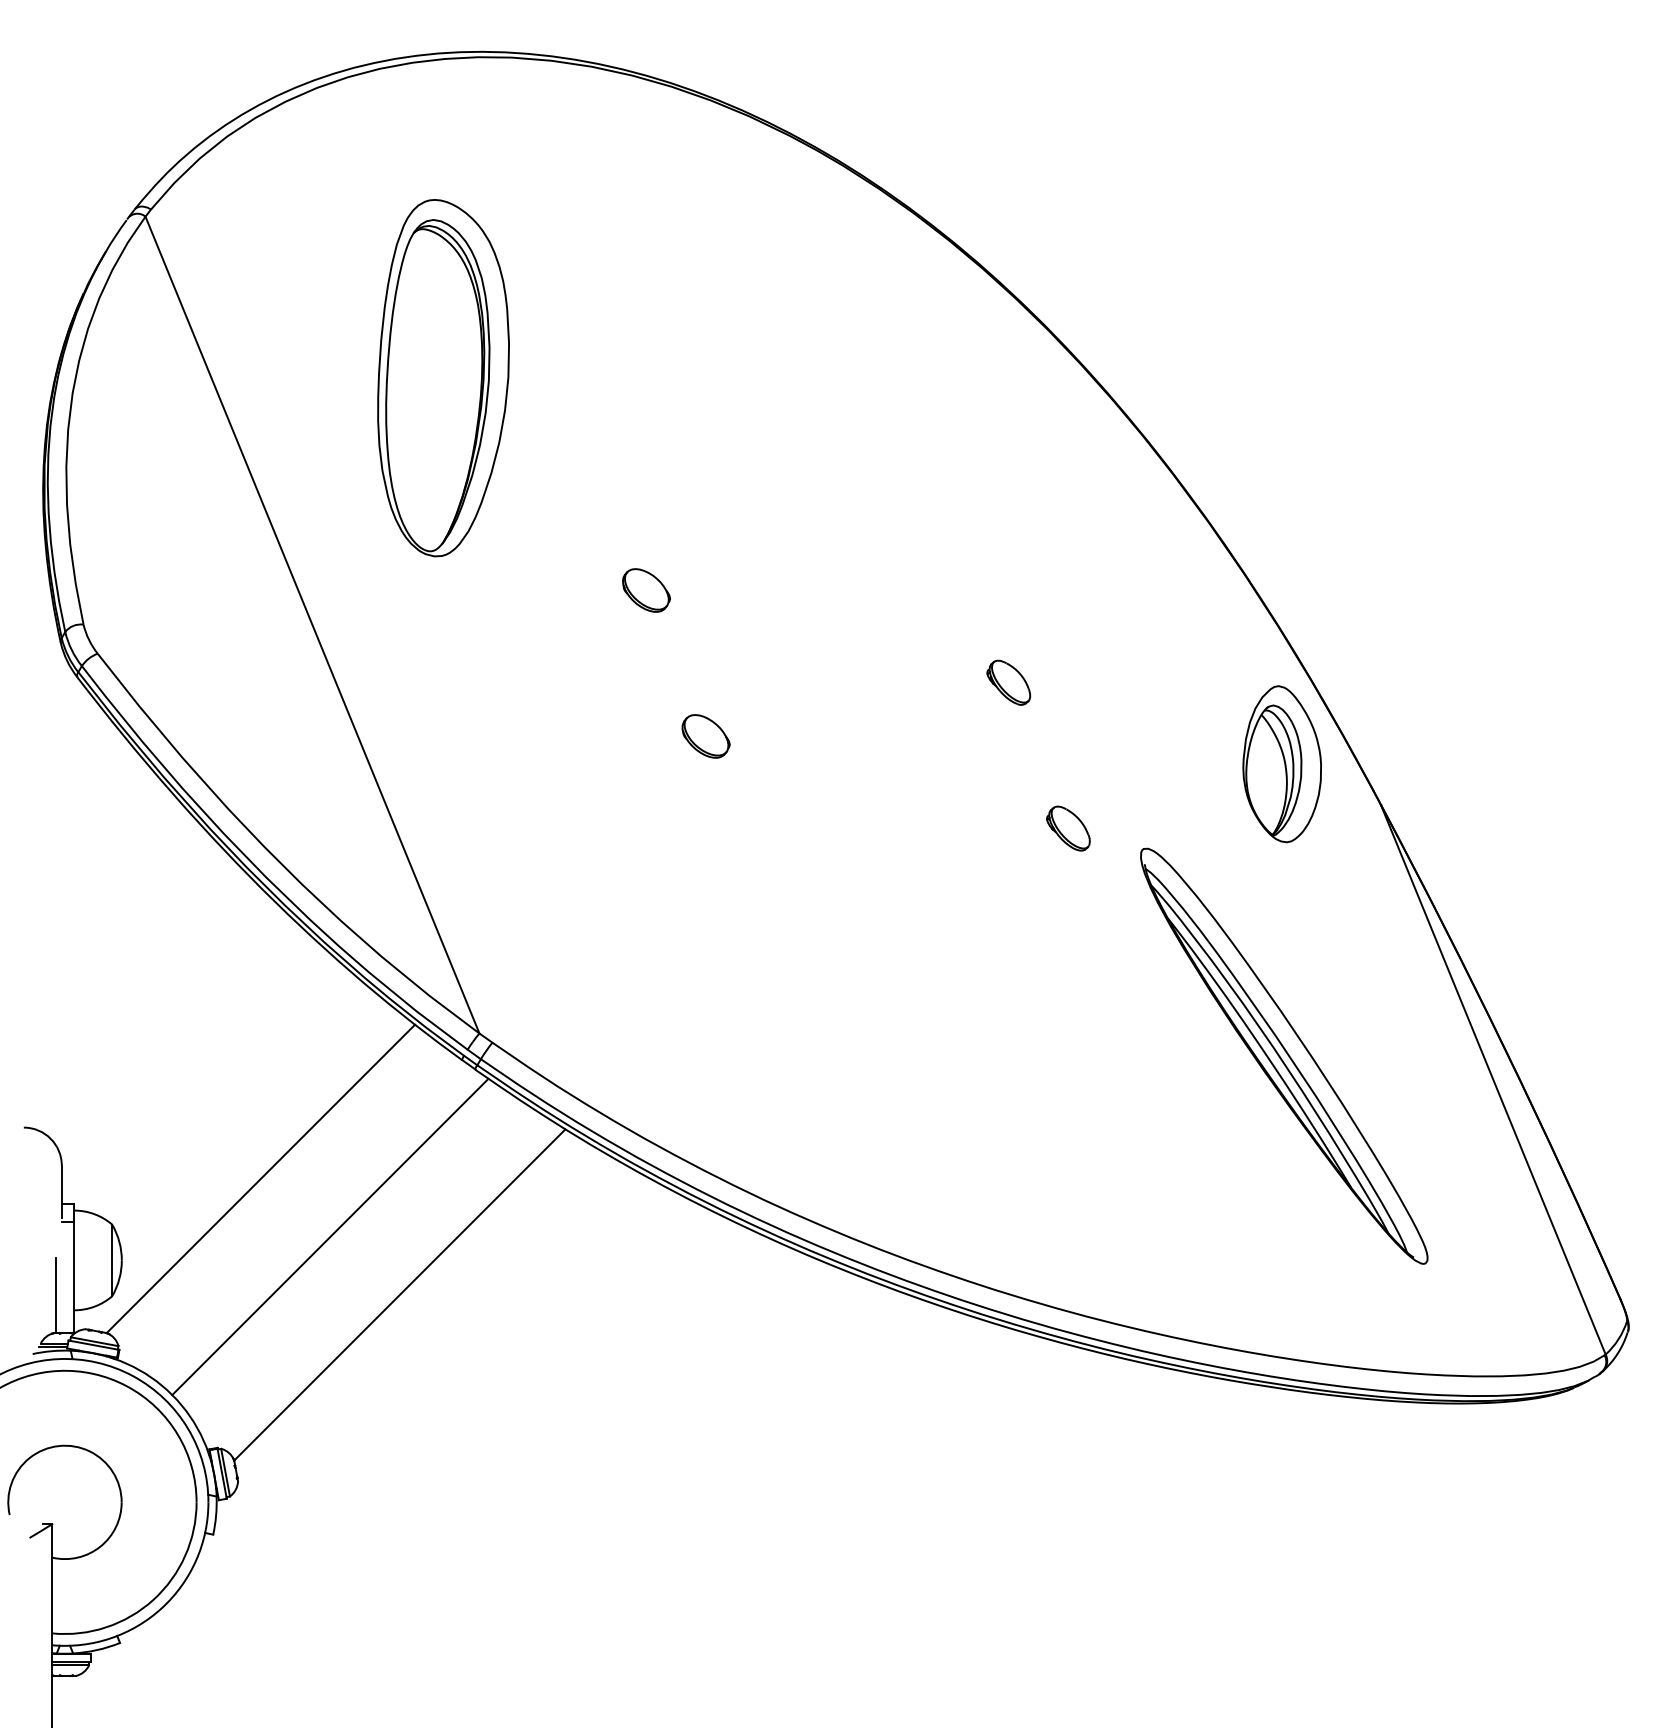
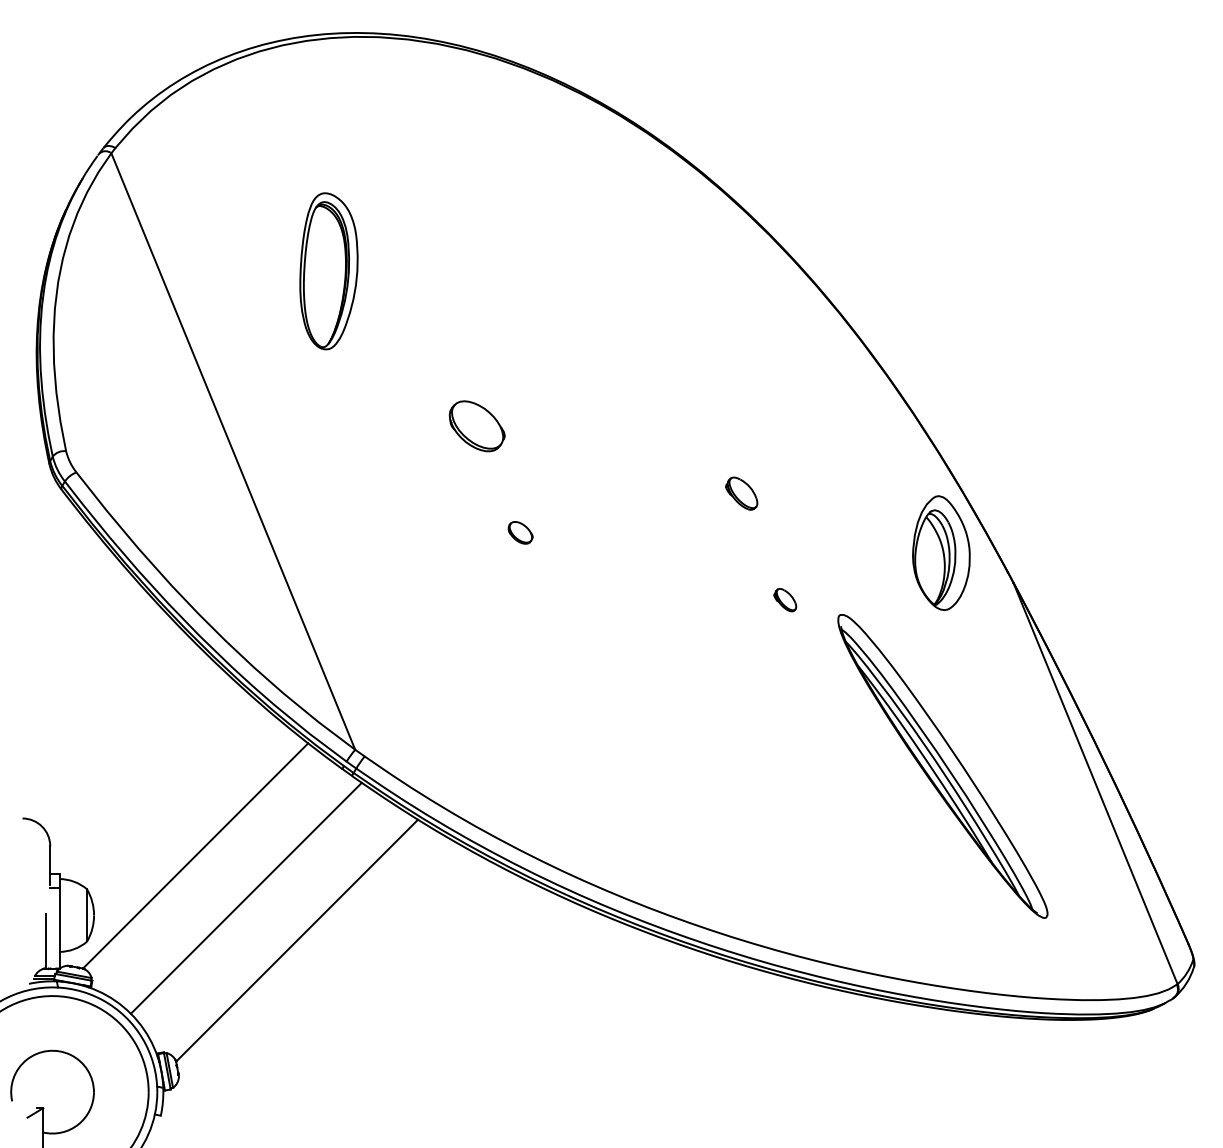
part: (443, 378) -> (328, 271), size x0.6
part: (646, 590) -> (477, 426), size x1.6
part: (705, 736) -> (520, 532), size x0.7
part: (1068, 828) -> (785, 600), size x0.7

